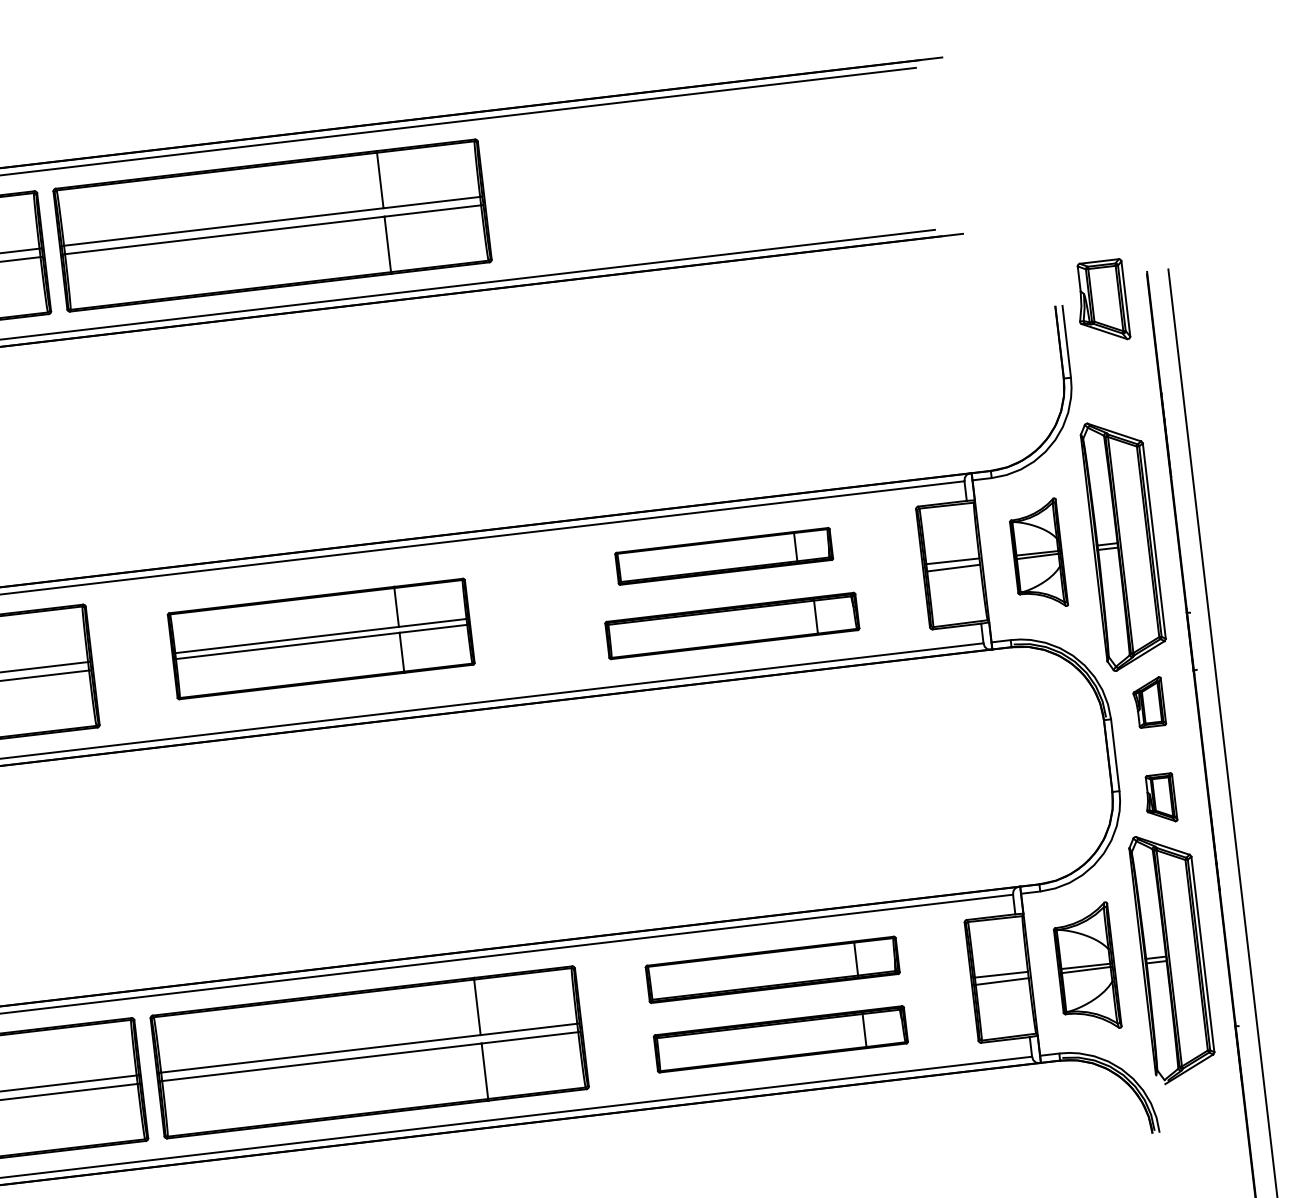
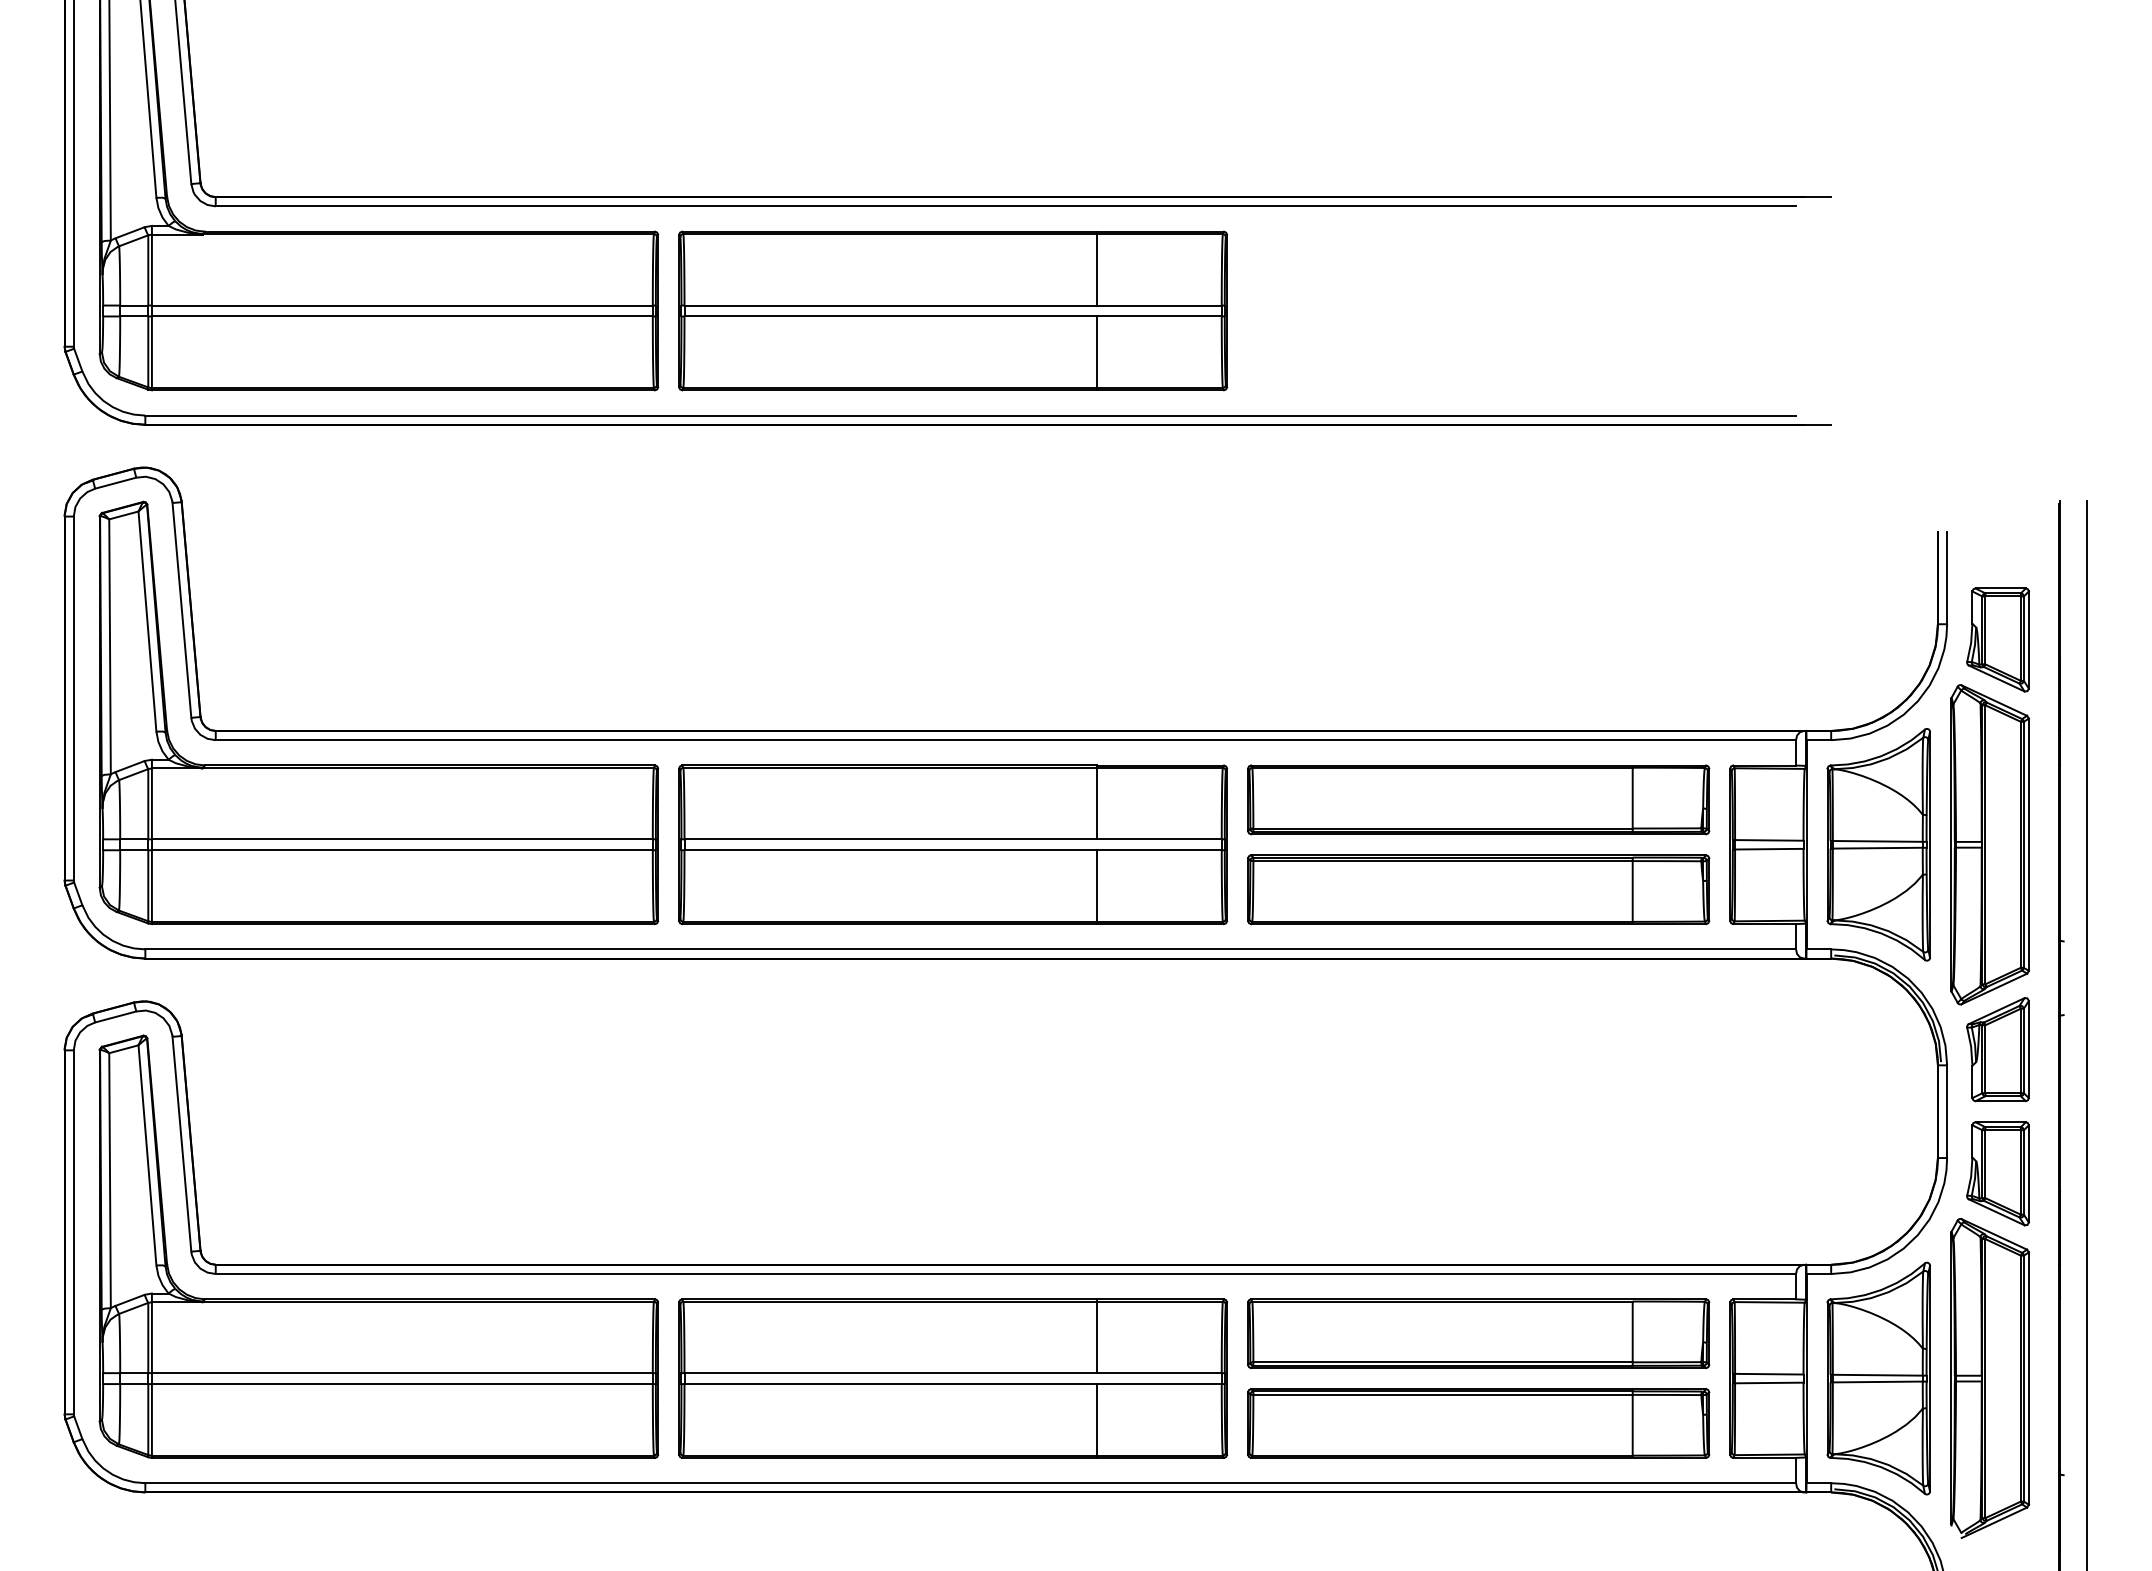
part: (1101, 301) -> (1997, 639), moved
part: (1037, 554) -> (1878, 844), size x1.67
part: (723, 556) -> (1478, 799), size x1.67
part: (732, 625) -> (1478, 889), size x1.43
part: (321, 638) -> (953, 844), size x1.43
part: (1148, 702) -> (1997, 1049), size x1.67
part: (1159, 798) -> (1997, 1173), size x1.67
part: (1086, 968) -> (1878, 1378), size x1.43
part: (772, 969) -> (1478, 1333), size x1.43
part: (780, 1039) -> (1478, 1423), size x1.43

